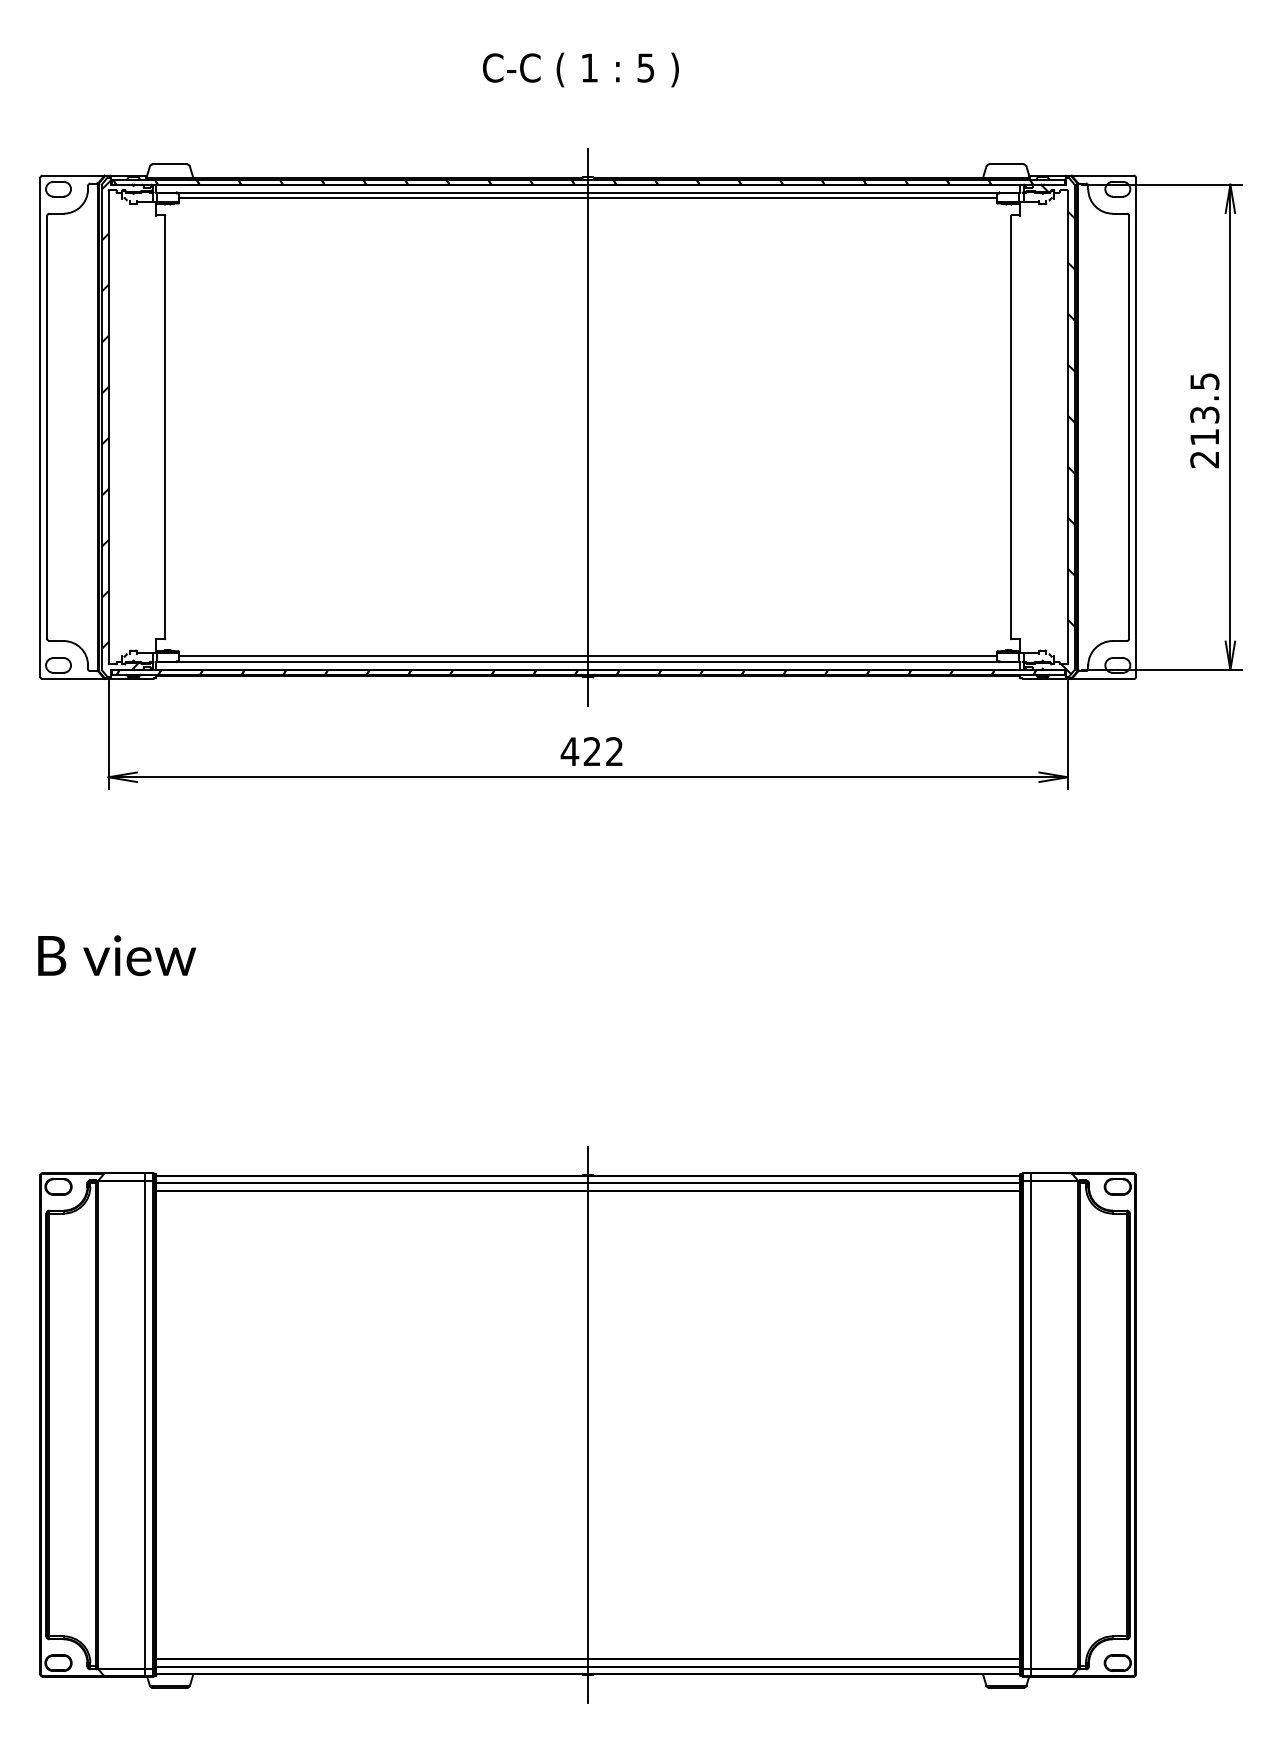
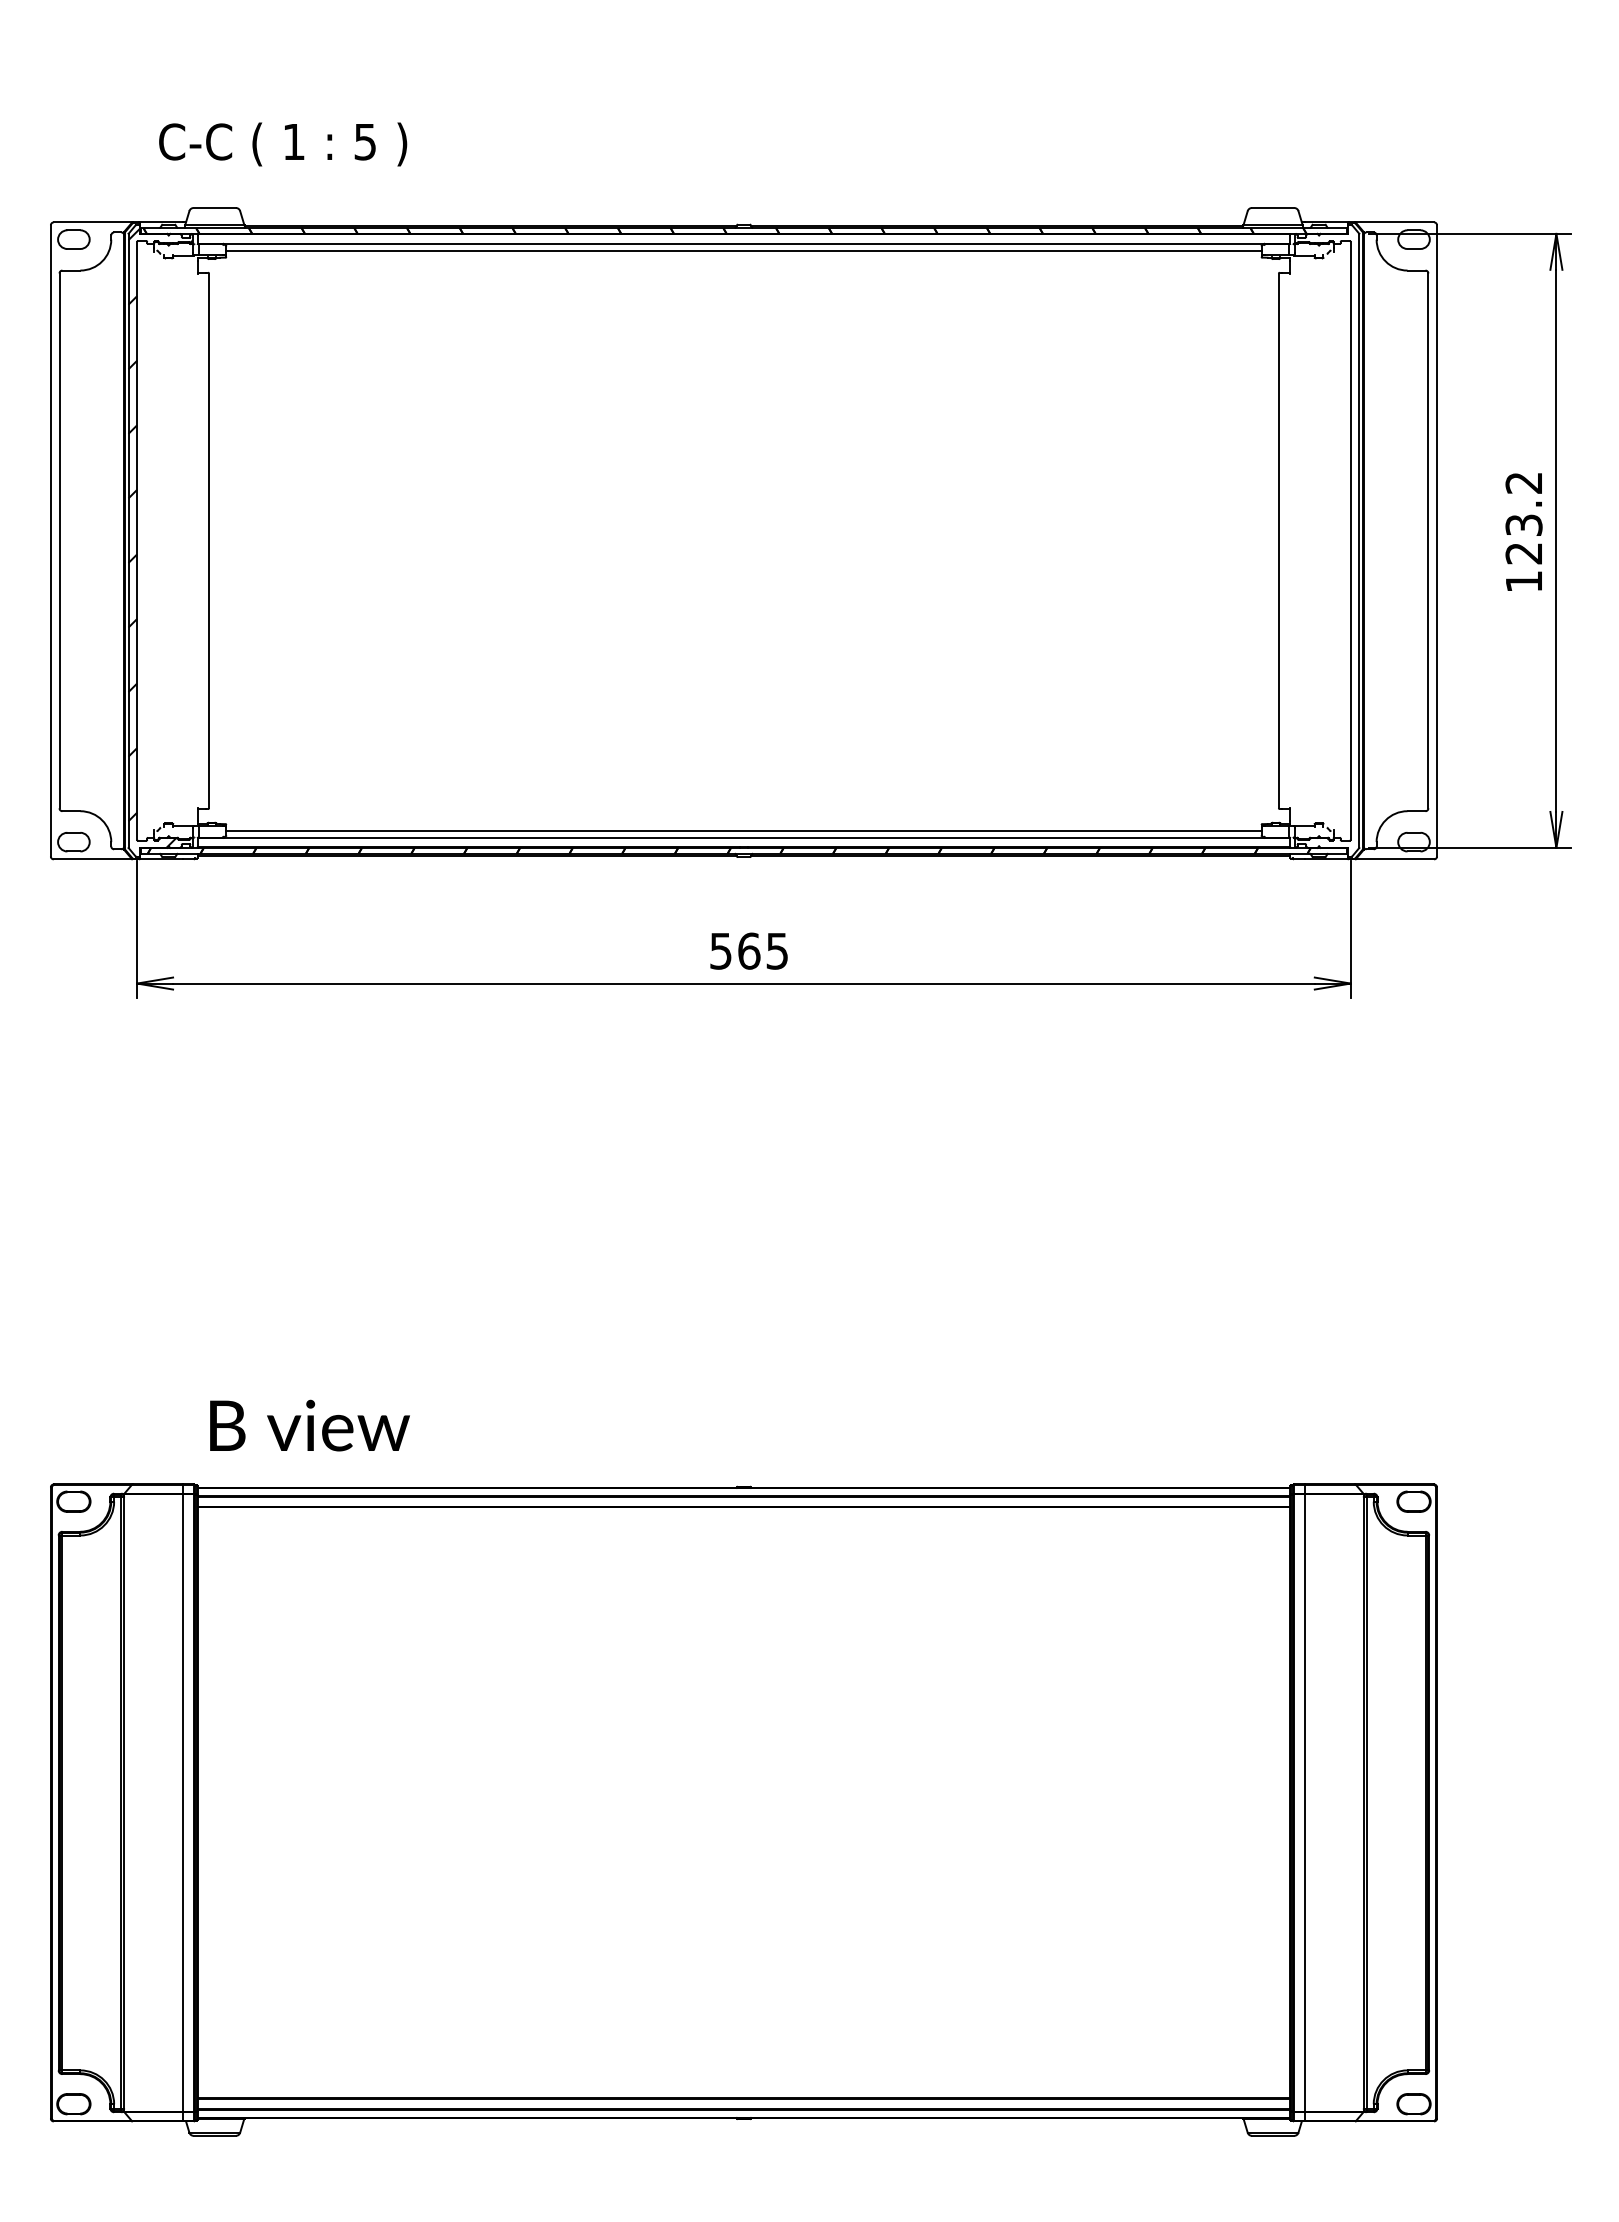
text: (580, 69) -> (282, 143), moved
text: (1204, 420) -> (1523, 532), 213.5 -> 123.2
line: (588, 427) -> (744, 541), removed
hatch: (1057, 429) -> (1337, 543), removed
text: (591, 751) -> (748, 950), 422 -> 565
text: (117, 955) -> (310, 1425), moved
line: (588, 1424) -> (744, 1802), removed

